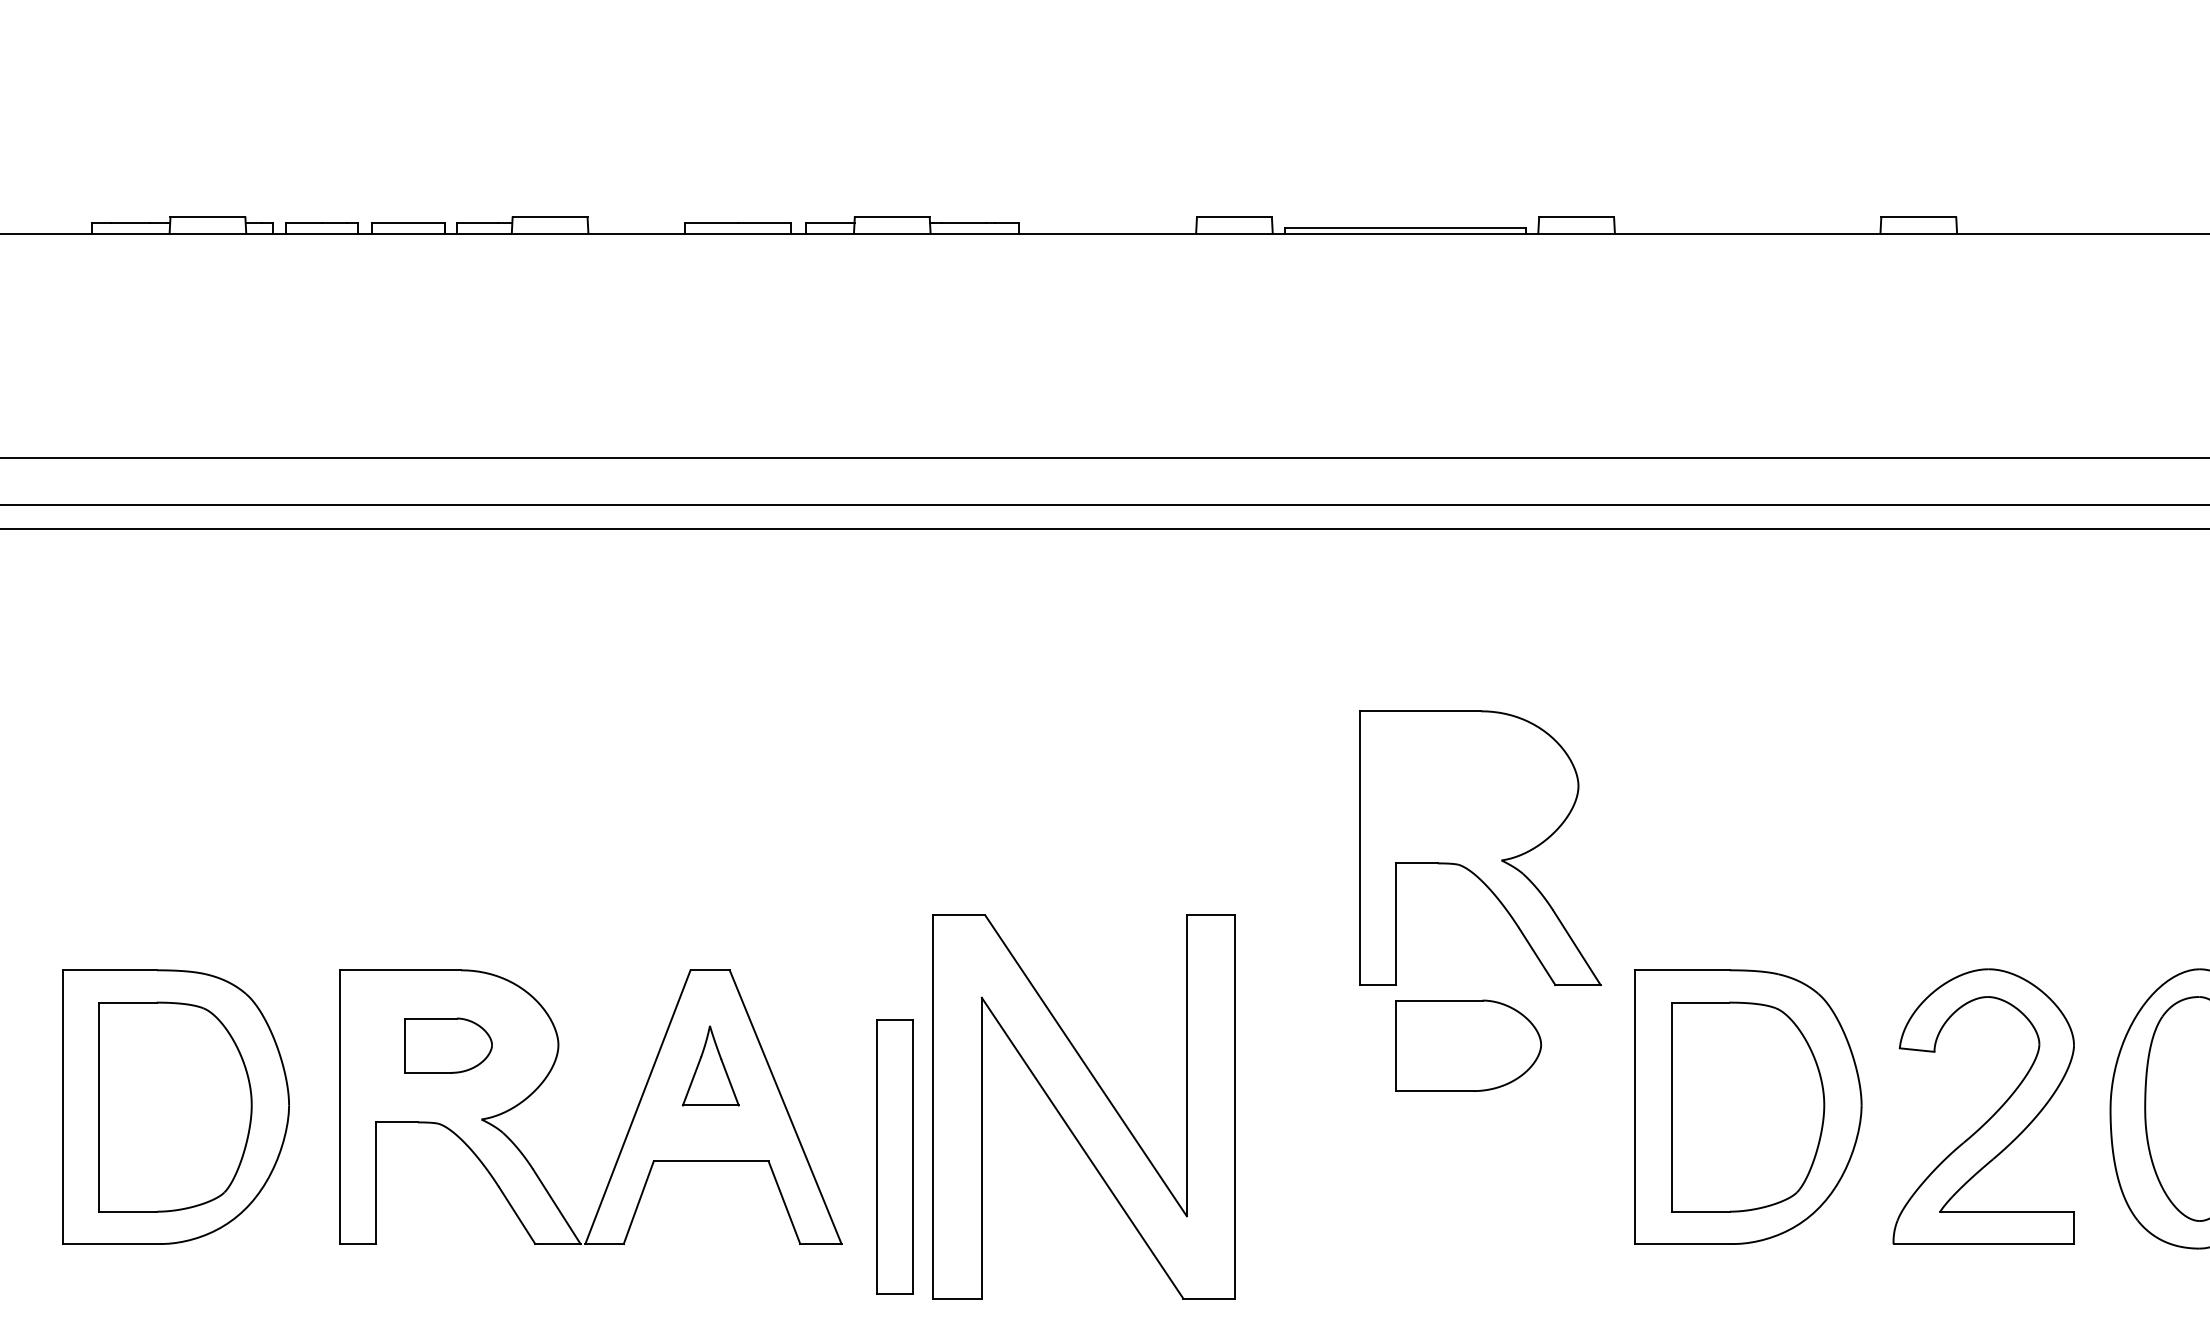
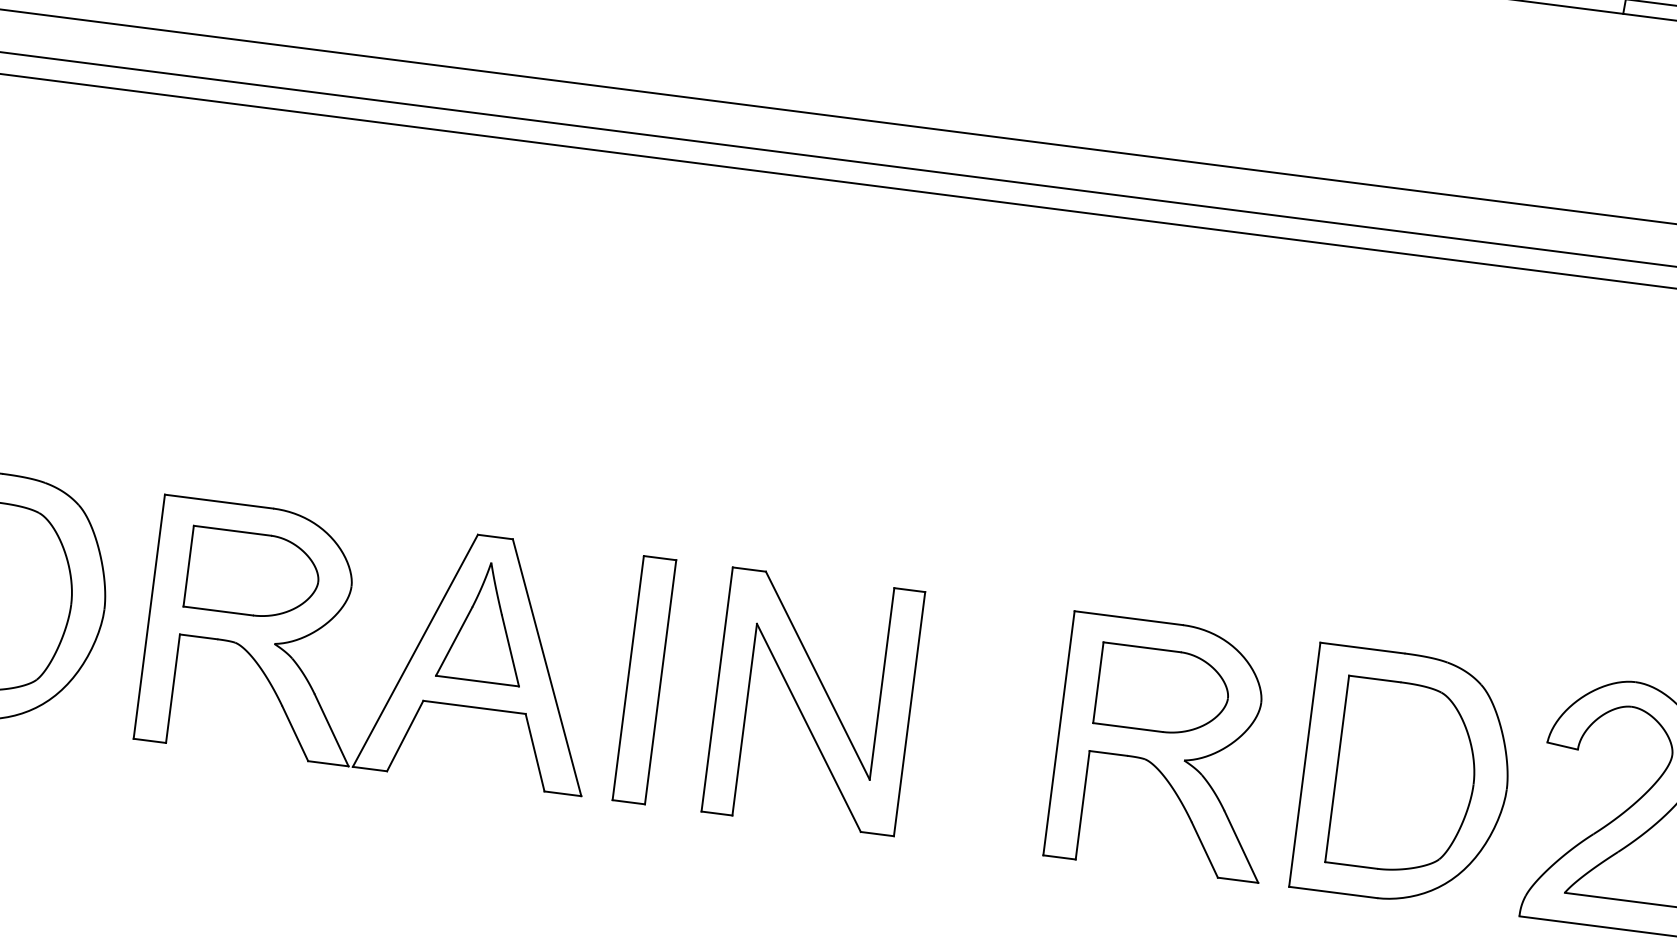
part: (1480, 848) -> (1166, 747), moved
part: (448, 1045) -> (253, 574), size x1.67
part: (710, 1065) -> (484, 621), size x1.67
part: (1083, 1107) -> (812, 702), size x0.71
part: (894, 1156) -> (644, 679), moved

